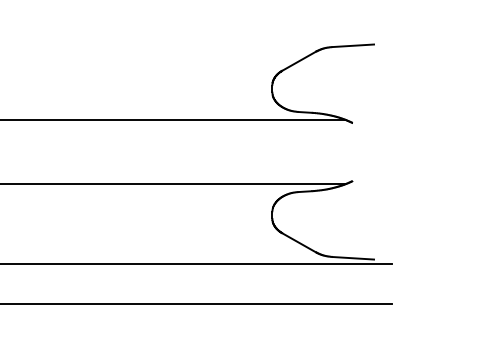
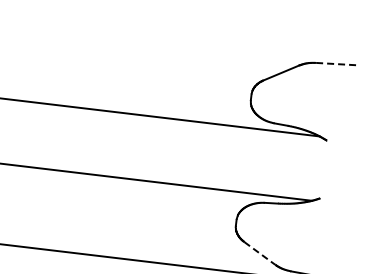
line: (353, 45) -> (337, 63), solid -> dashed
line: (299, 243) -> (259, 254), solid -> dashed

